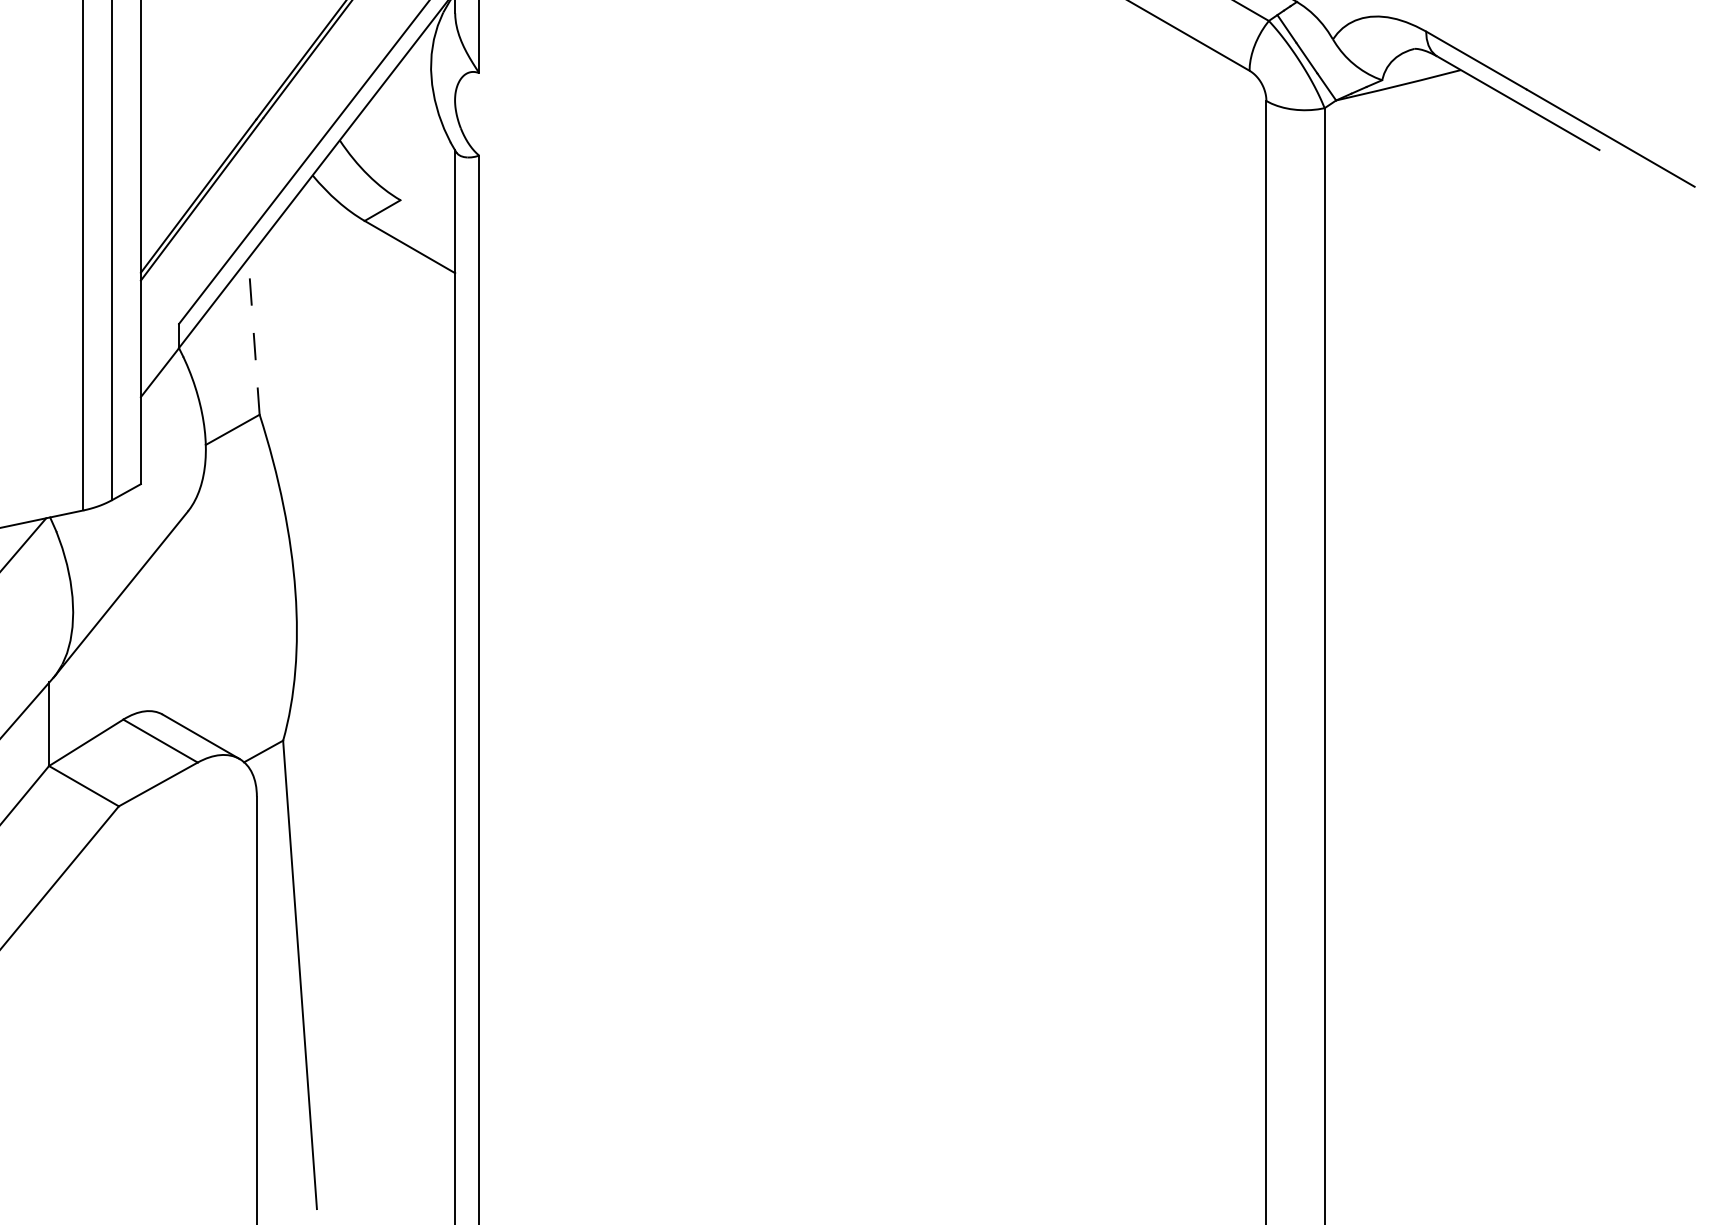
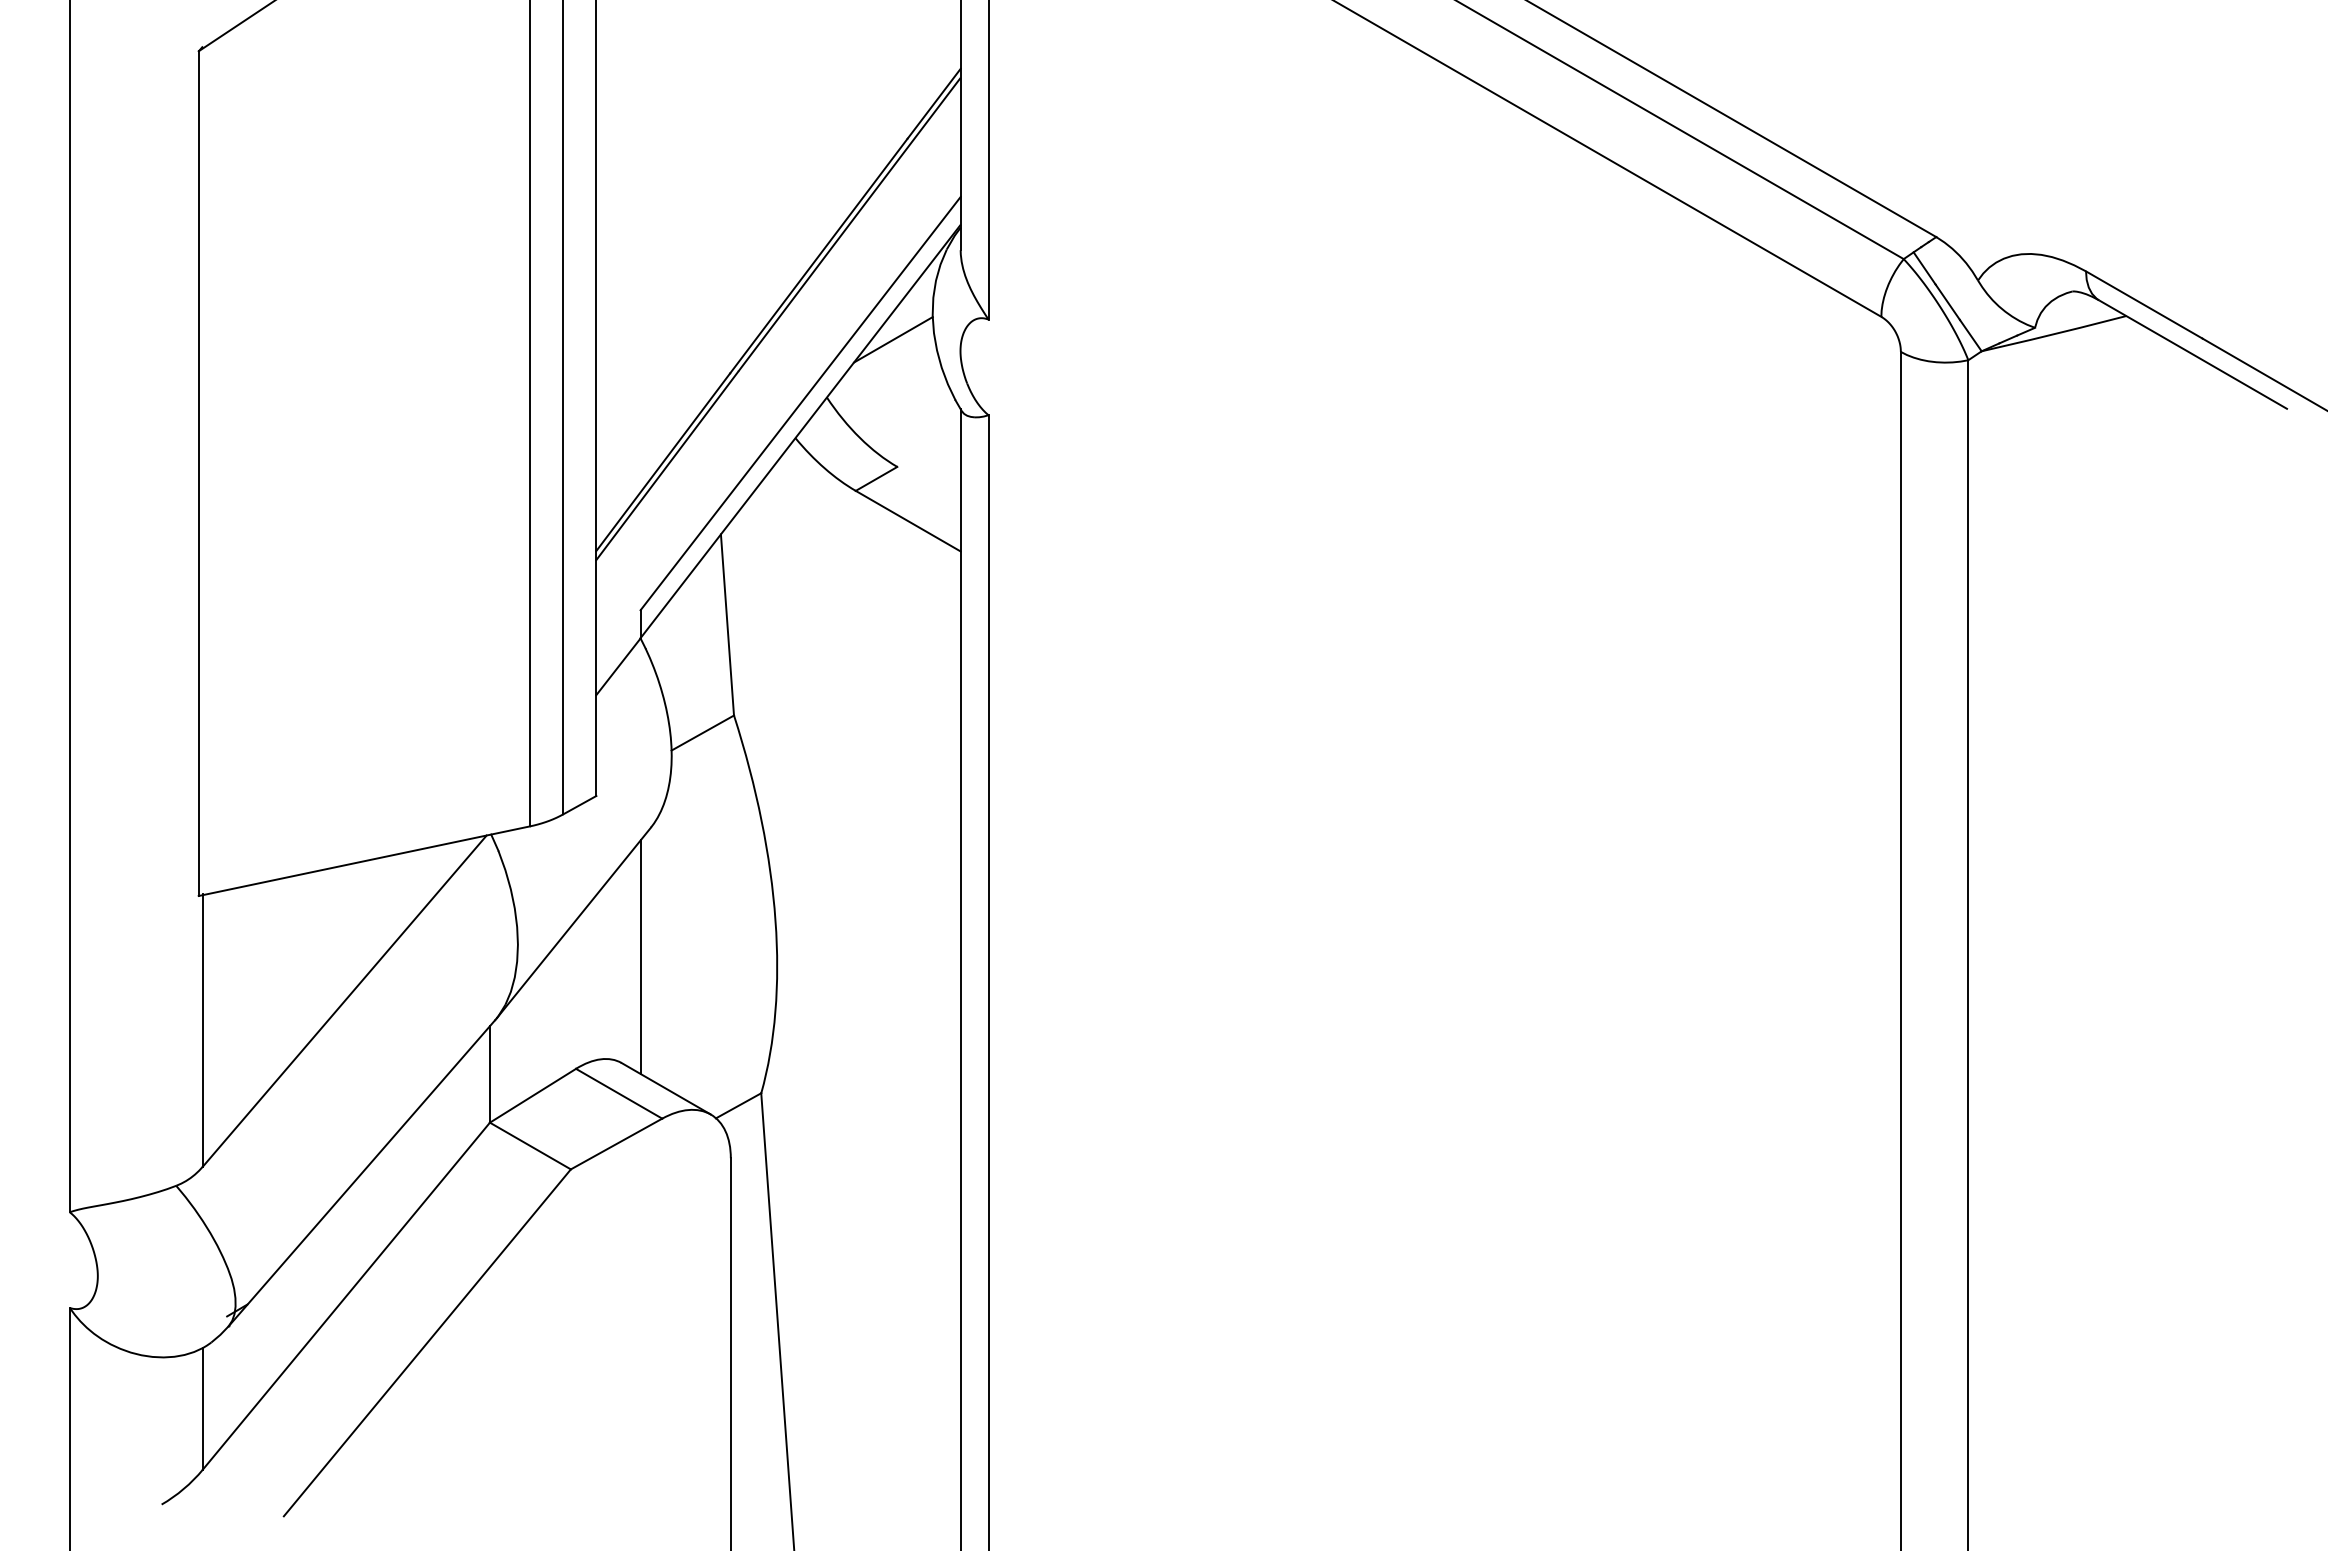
line: (396, 90) -> (892, 339), added
line: (254, 336) -> (727, 624), dashed -> solid
line: (178, 623) -> (640, 957), added

